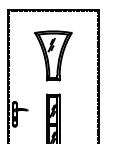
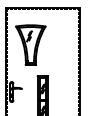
part: (52, 55) -> (30, 44), moved

